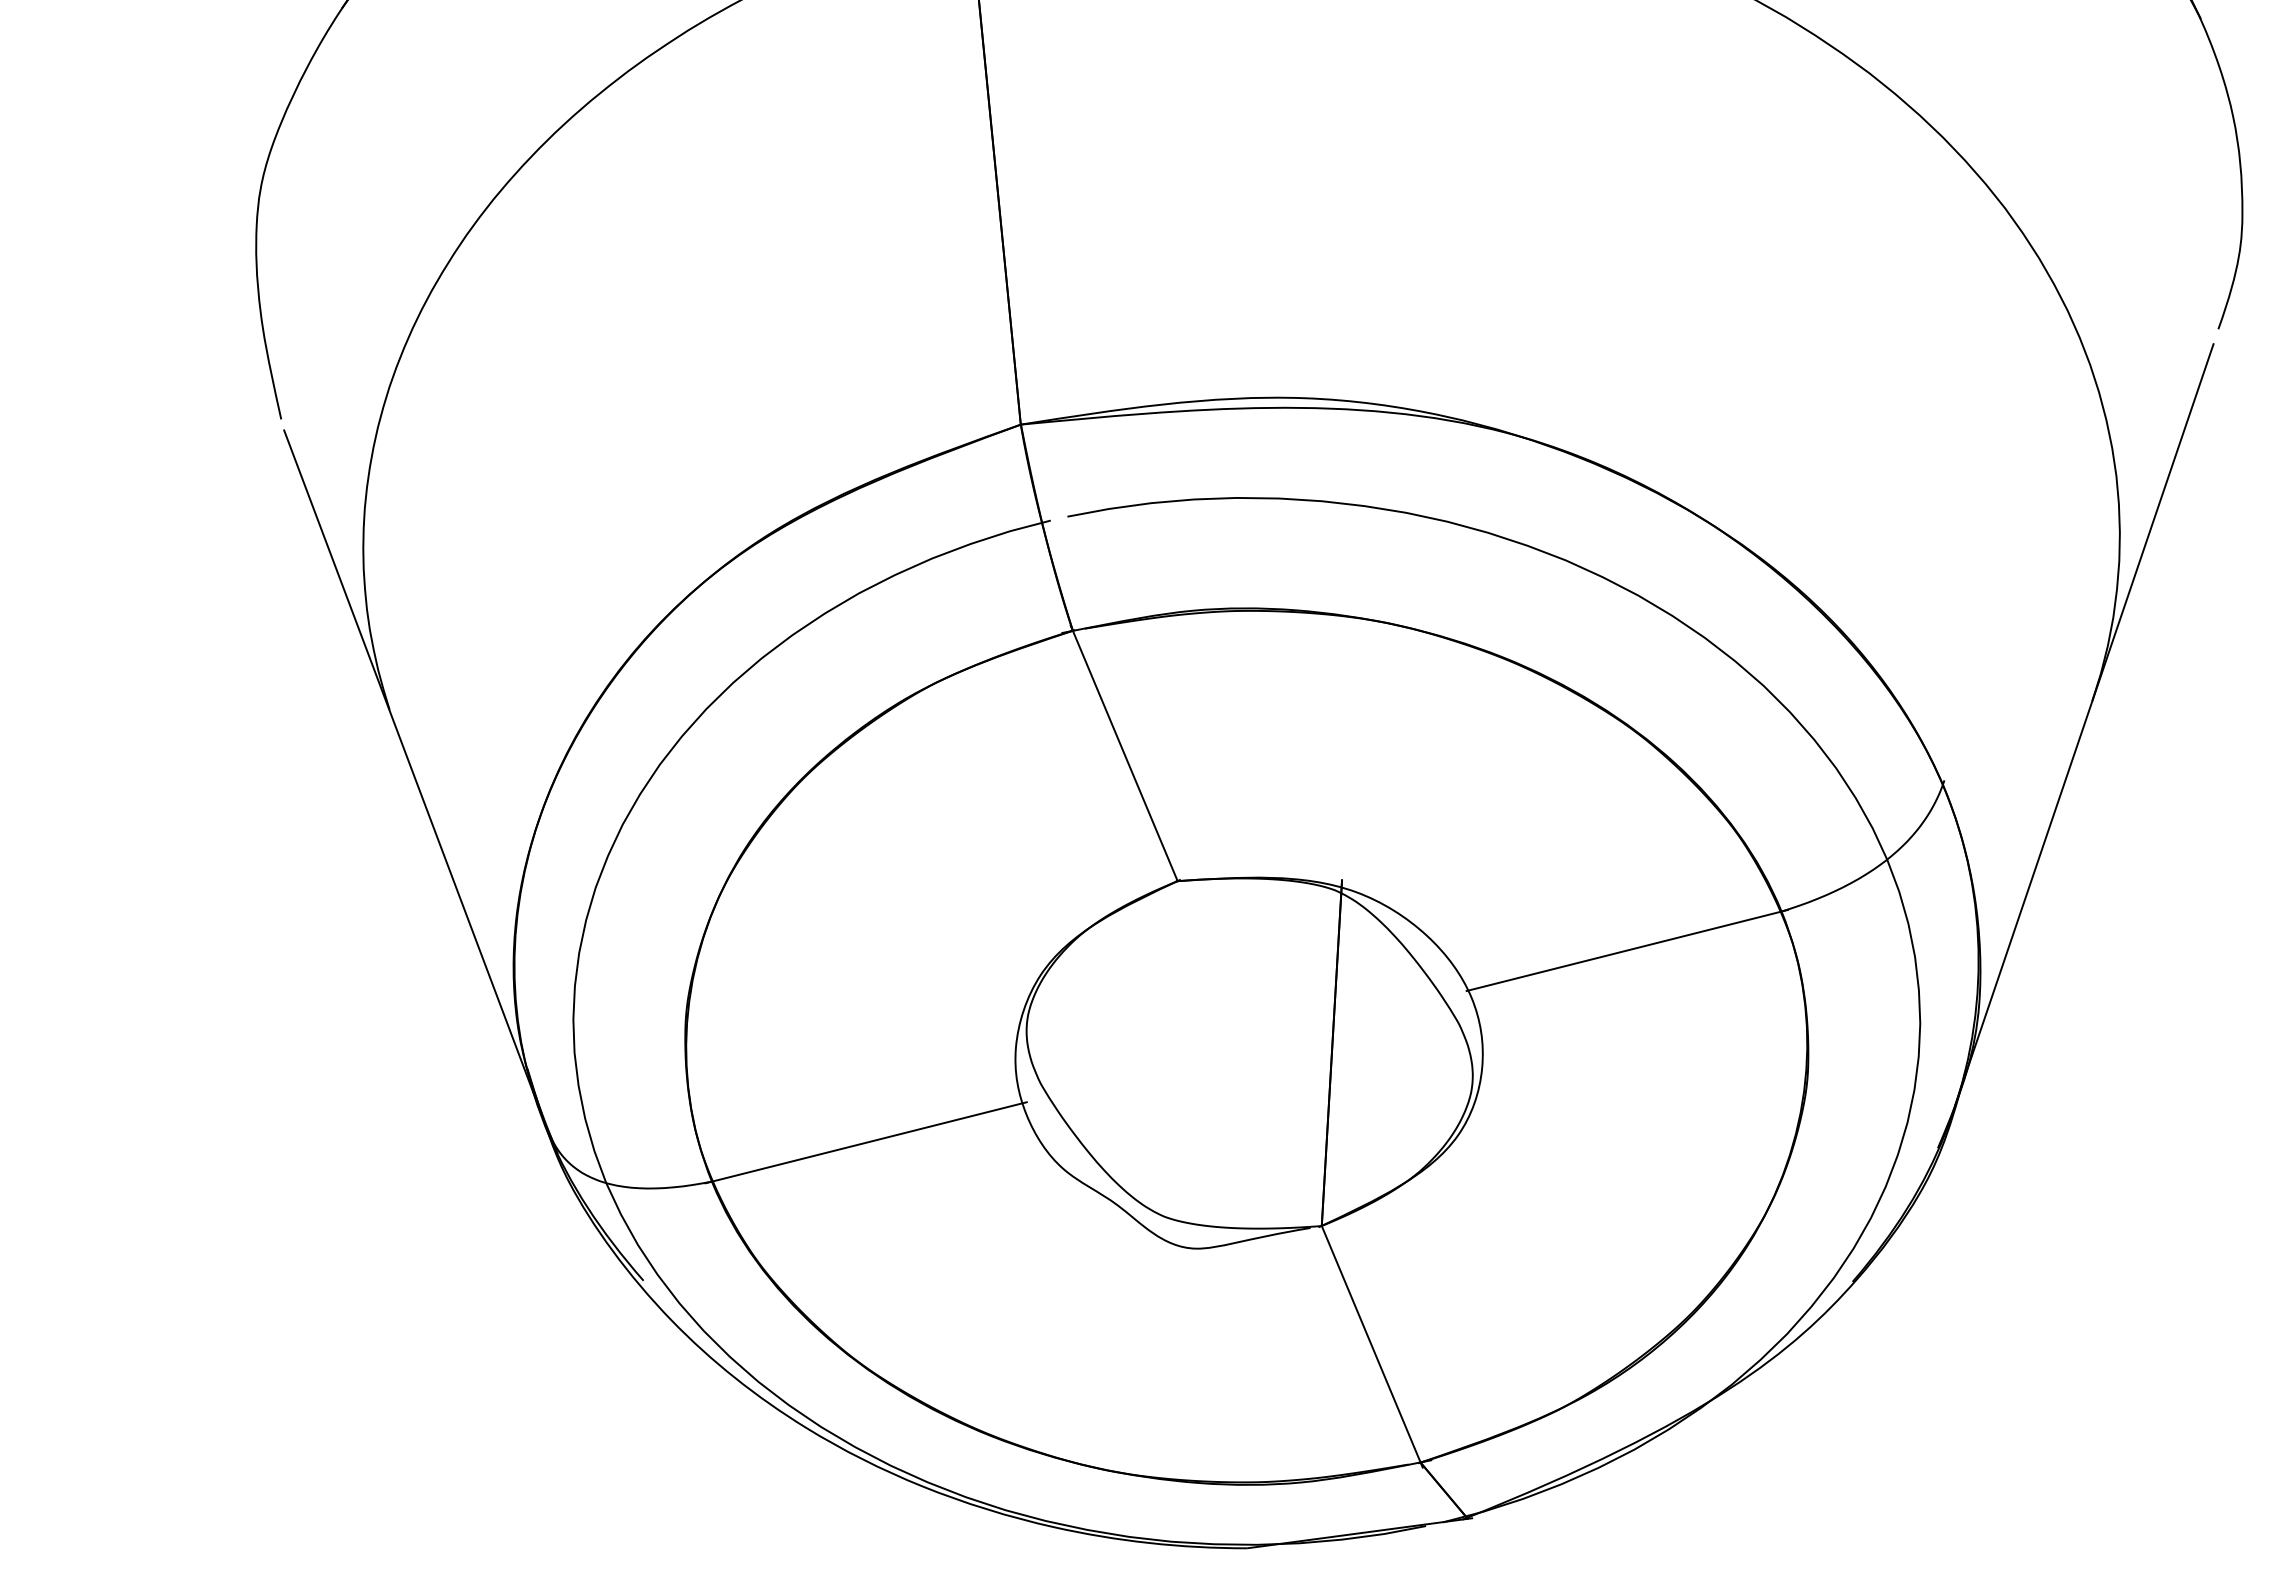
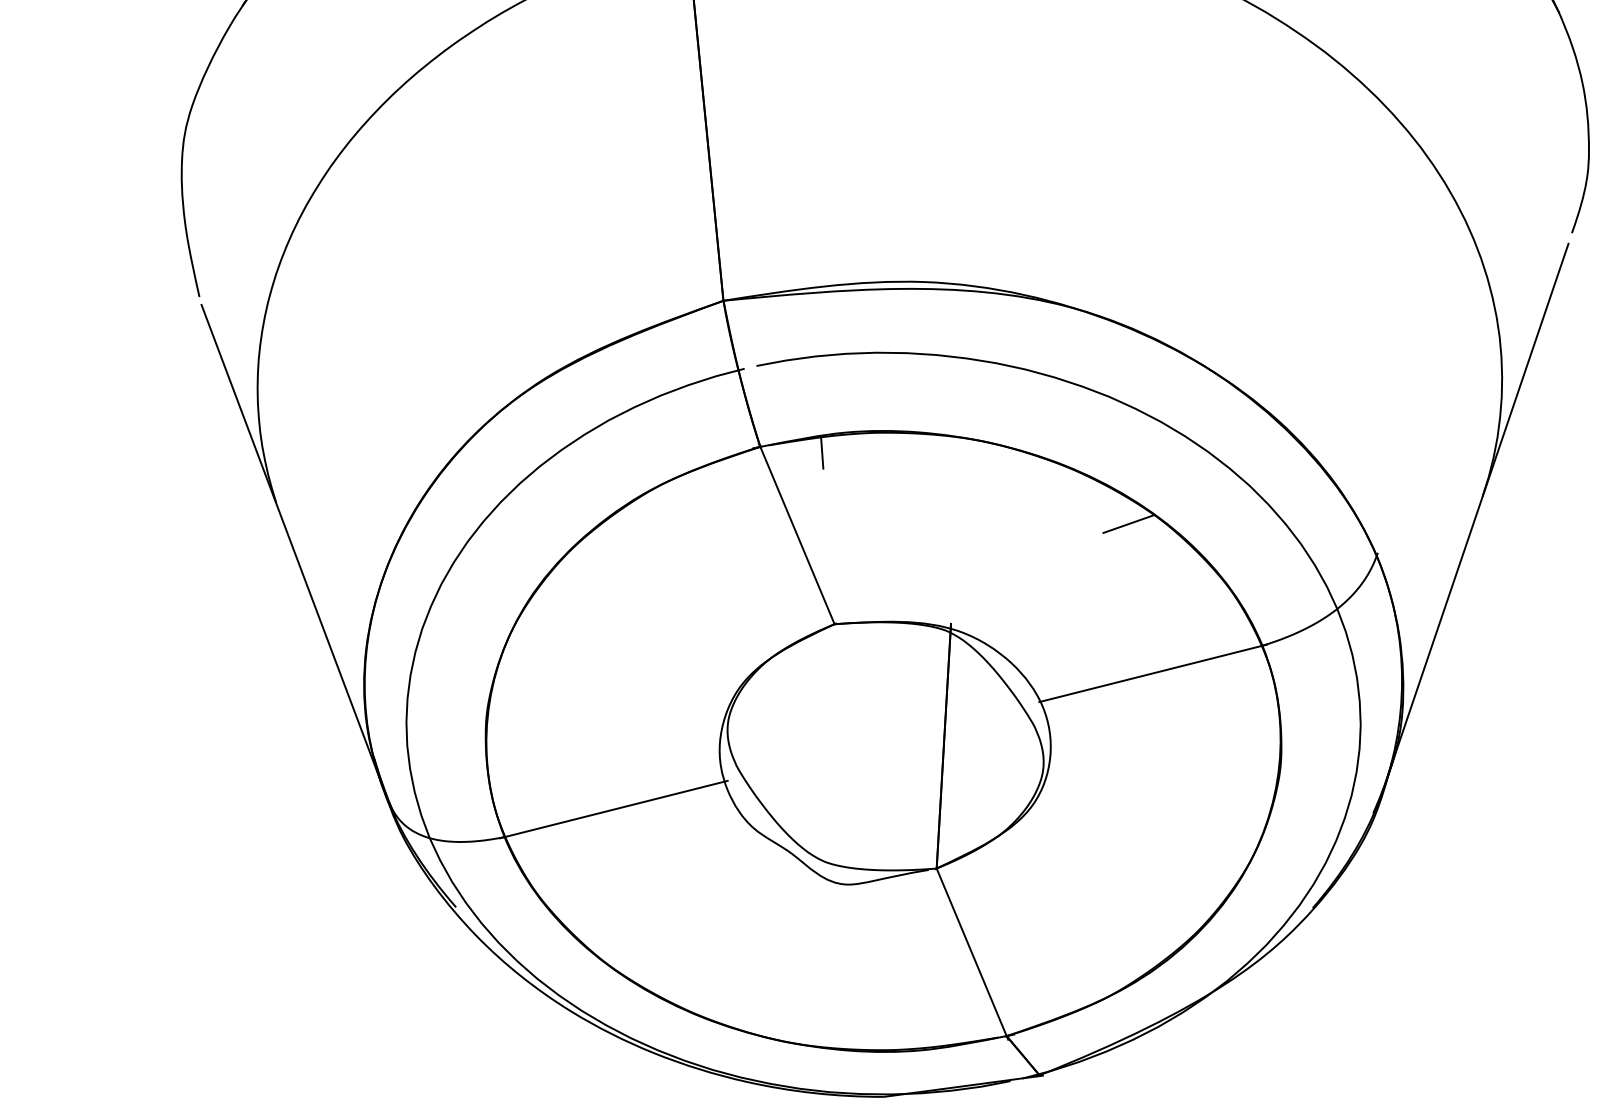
line: (1159, 638) -> (821, 452), added
line: (1592, 739) -> (1128, 523), added

